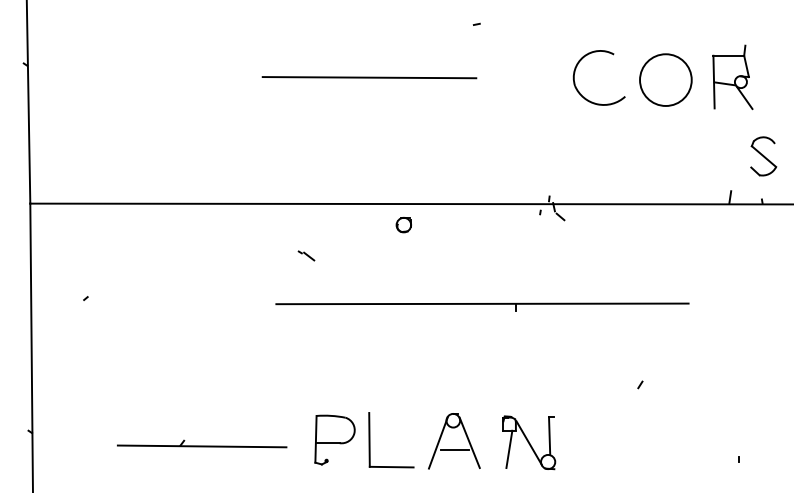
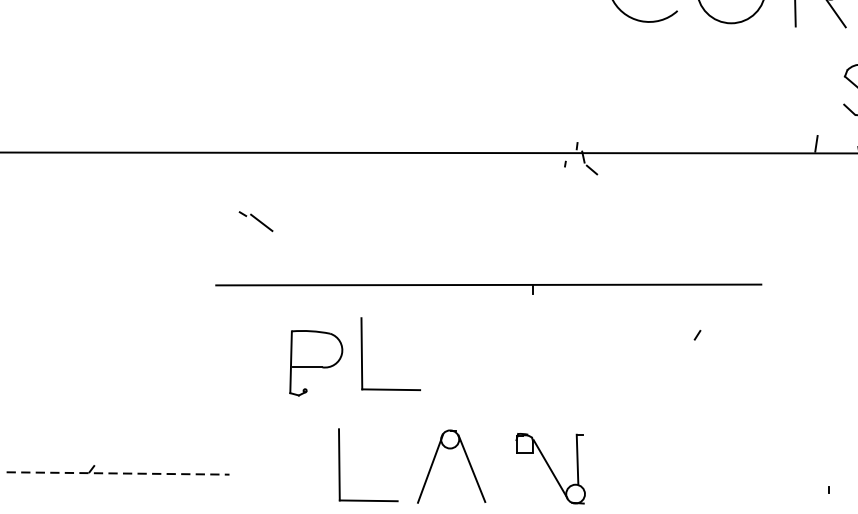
part: (403, 225) -> (384, 181), removed
part: (306, 255) -> (256, 221), size x1.6
part: (387, 356) -> (363, 354), added
line: (640, 384) -> (697, 334), moved
part: (334, 439) -> (315, 362), moved
line: (202, 446) -> (118, 473), solid -> dashed
line: (455, 449) -> (453, 477), removed
line: (509, 449) -> (524, 477), removed

